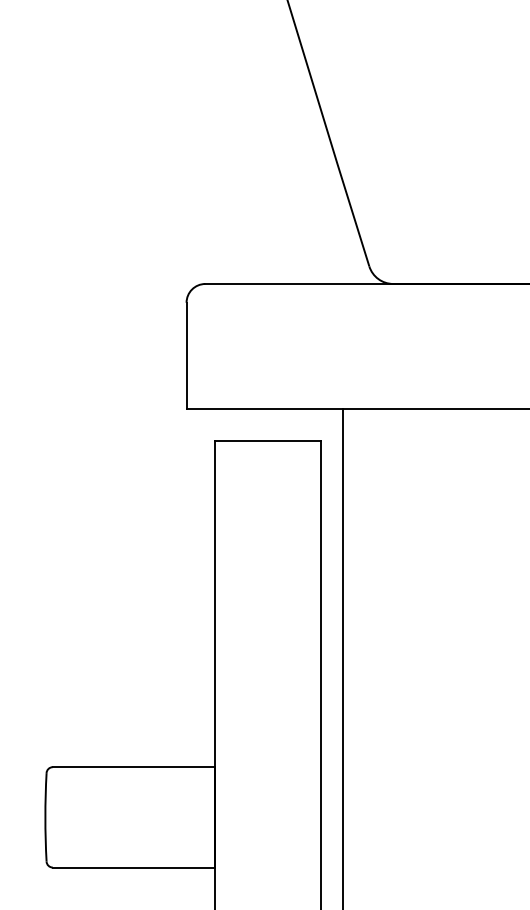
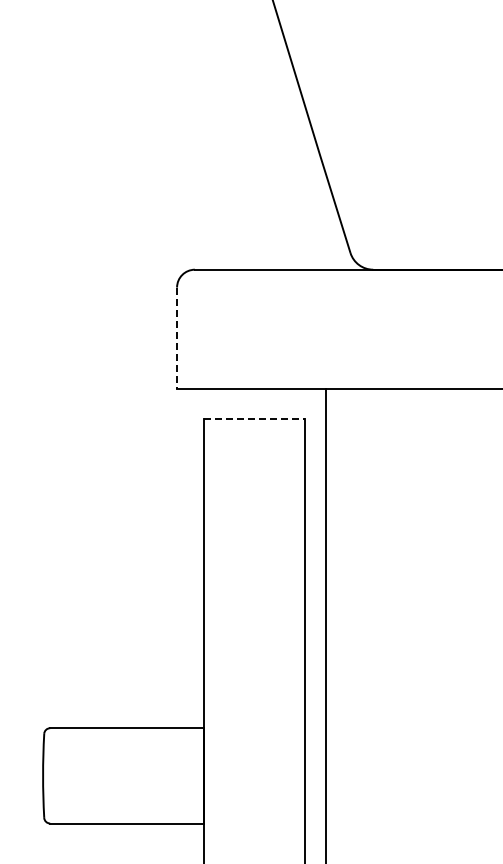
line: (187, 356) -> (177, 338), solid -> dashed
line: (268, 440) -> (254, 418), solid -> dashed

